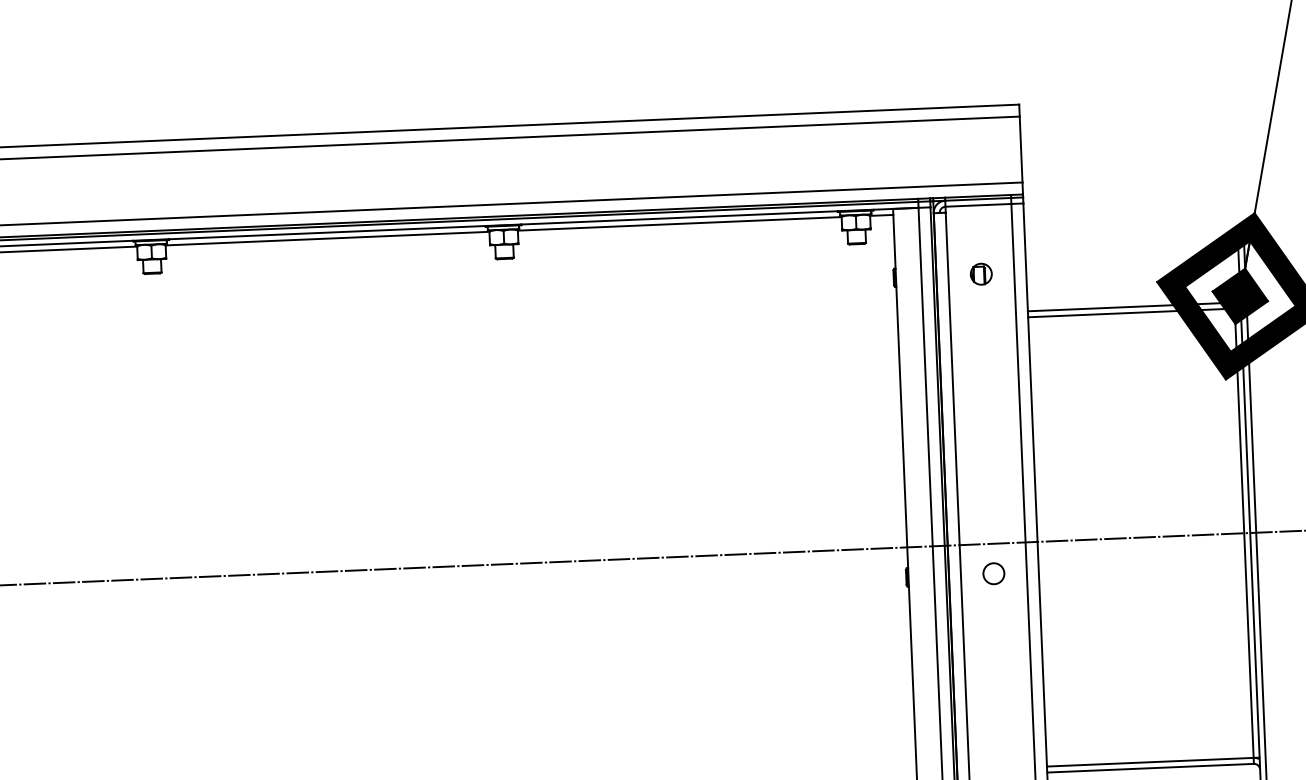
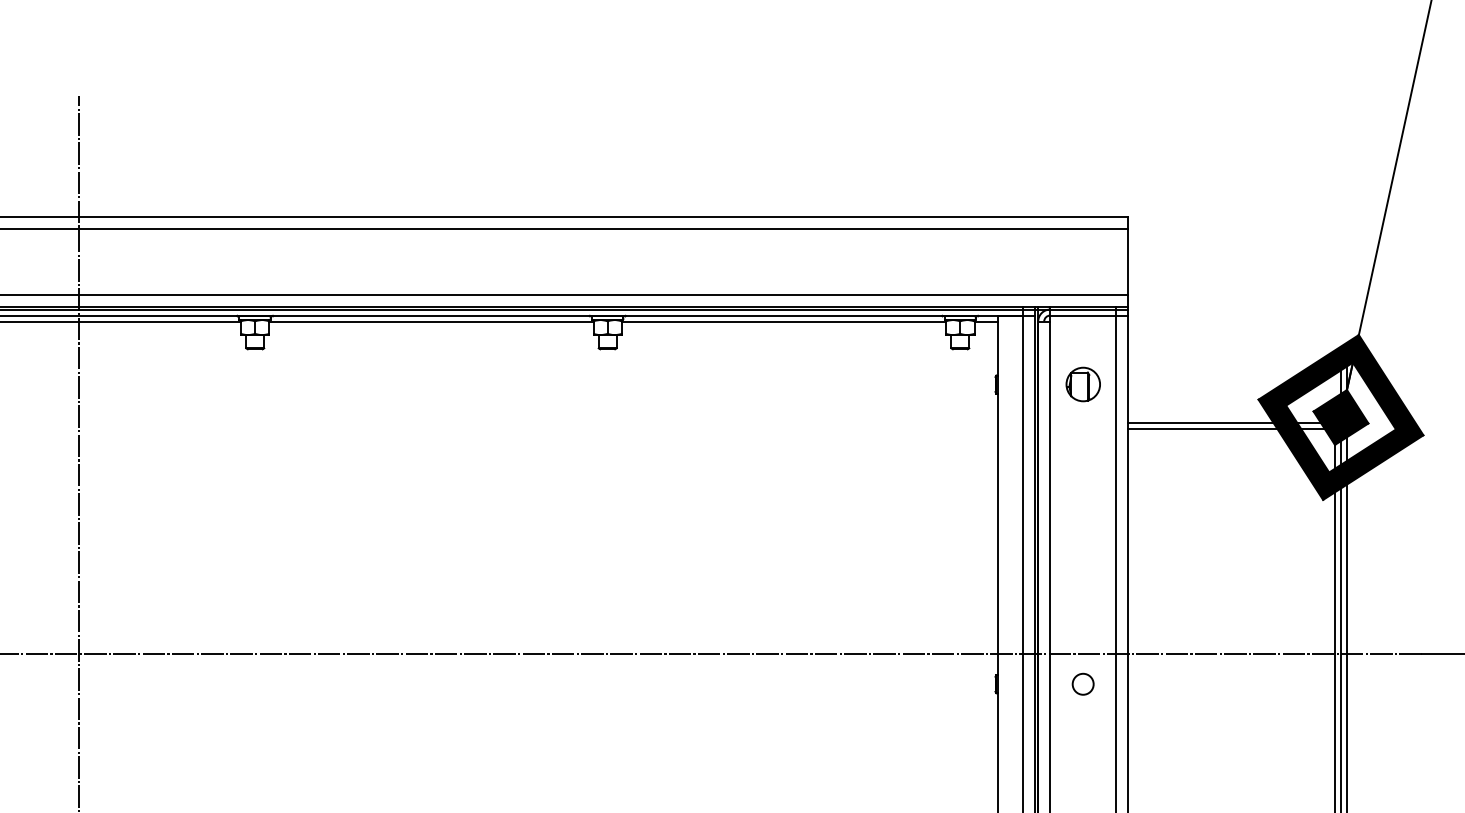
part: (980, 274) -> (1082, 384), size x1.6

